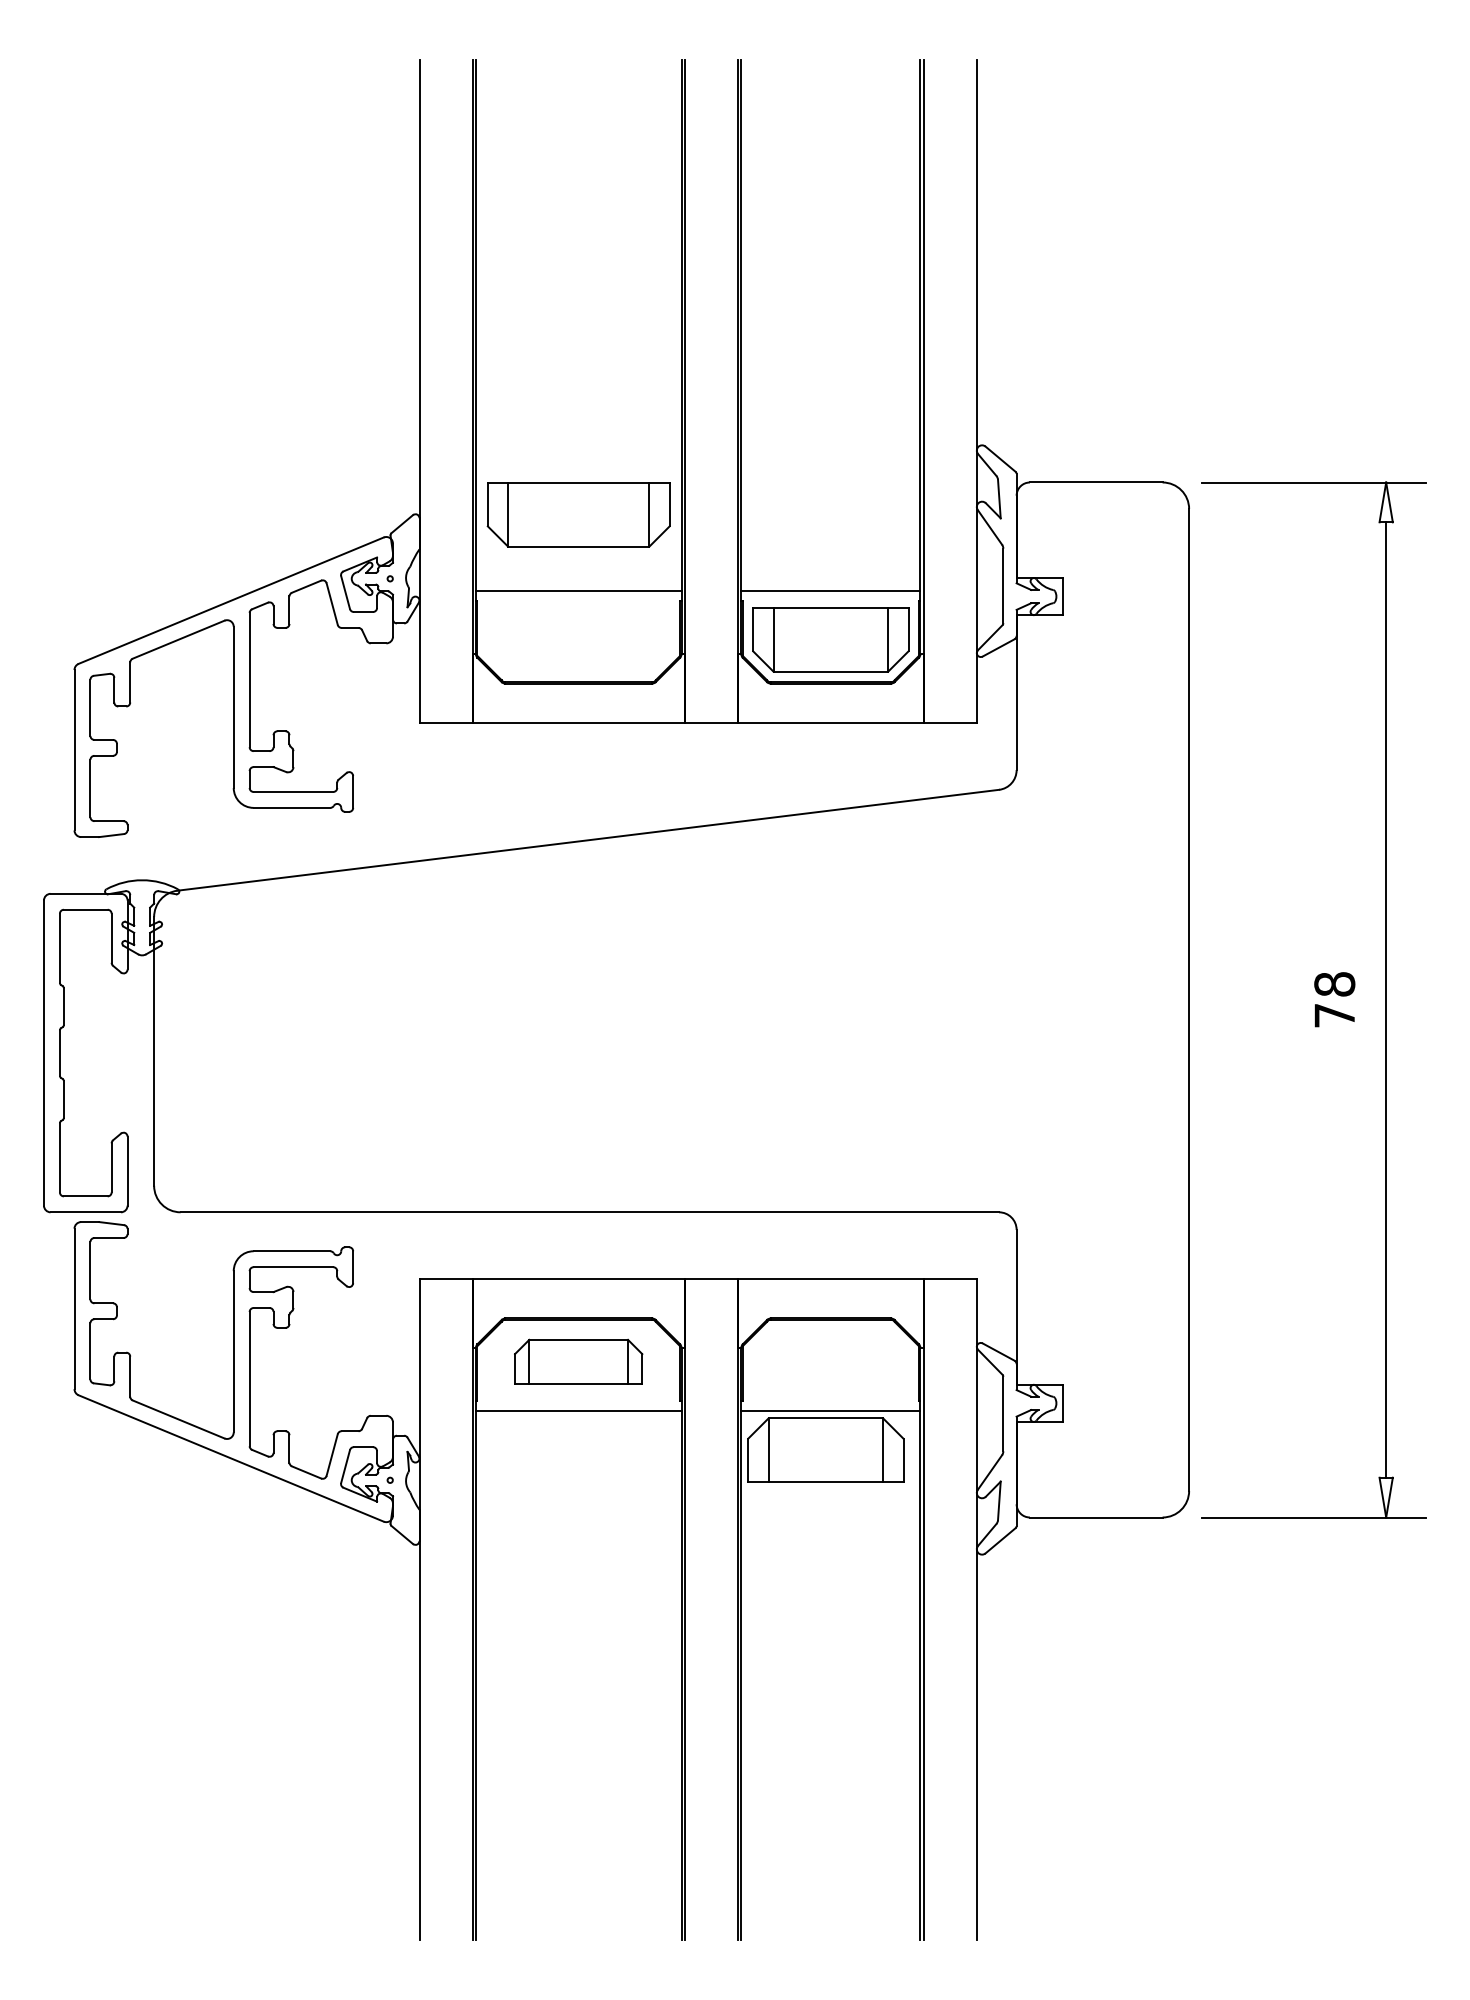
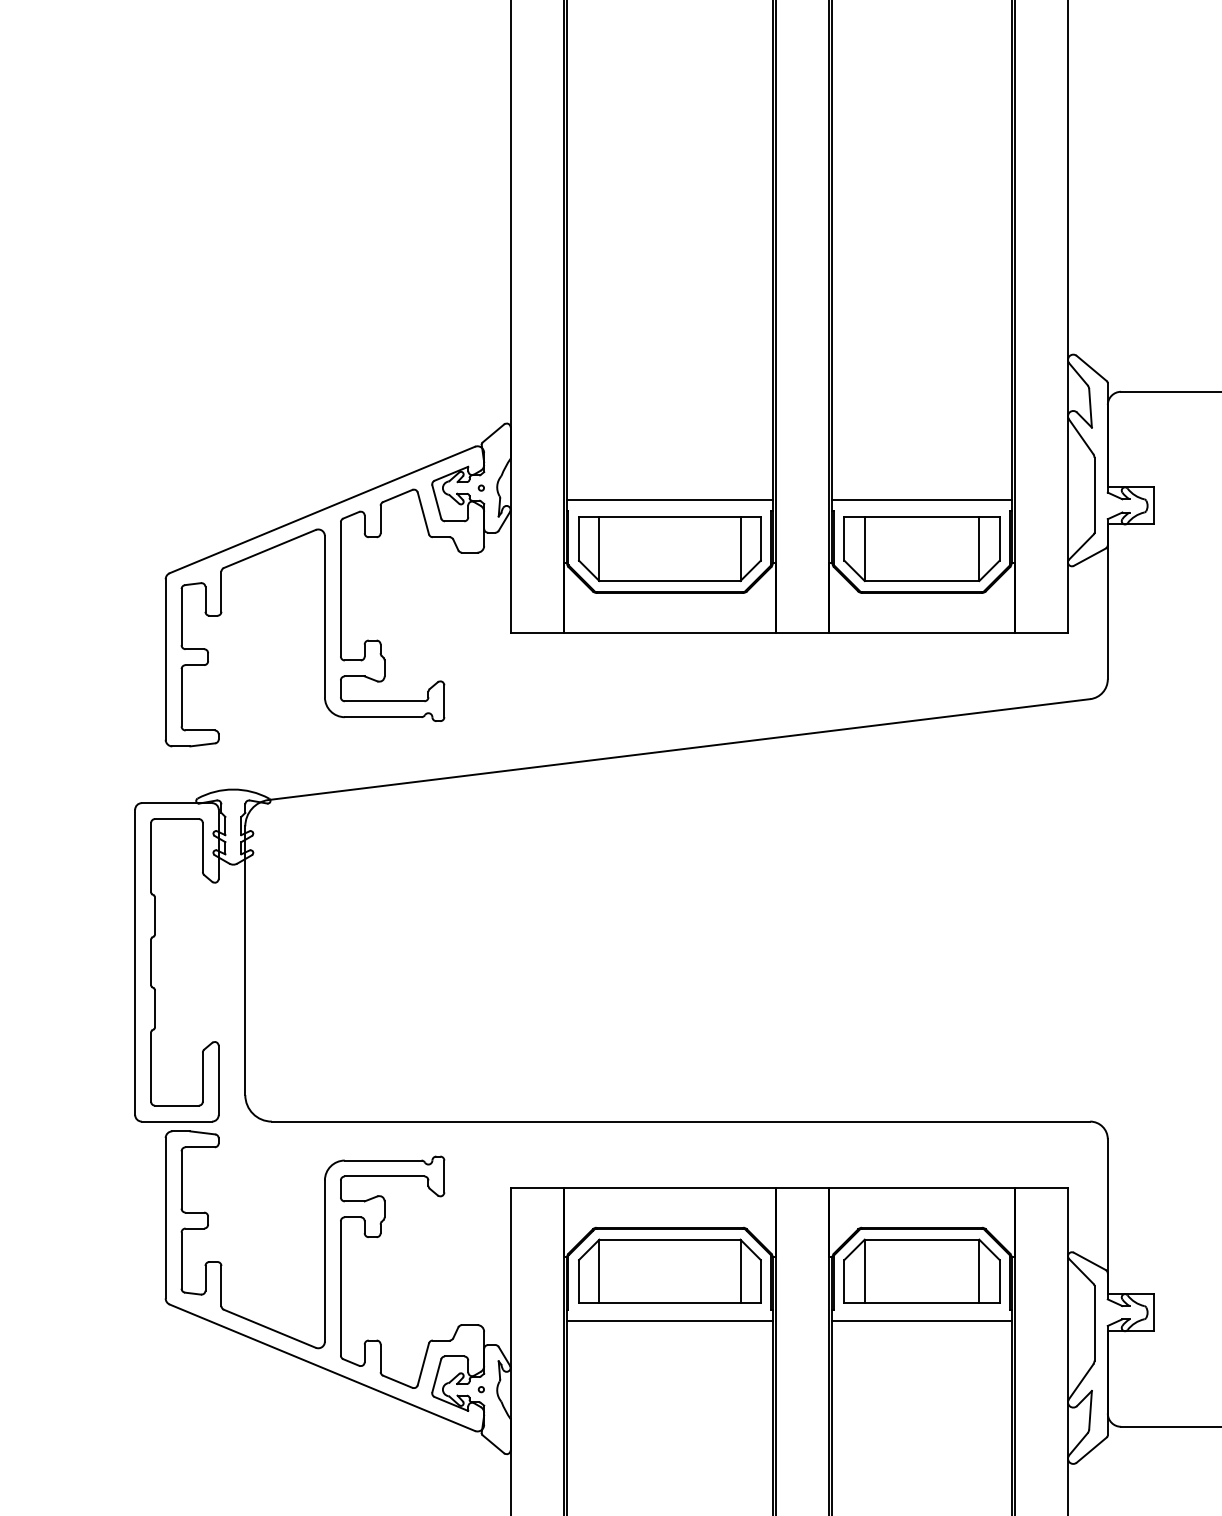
part: (578, 514) -> (669, 548), moved
part: (578, 1361) -> (669, 1270), size x1.43
part: (825, 1449) -> (921, 1270), moved

